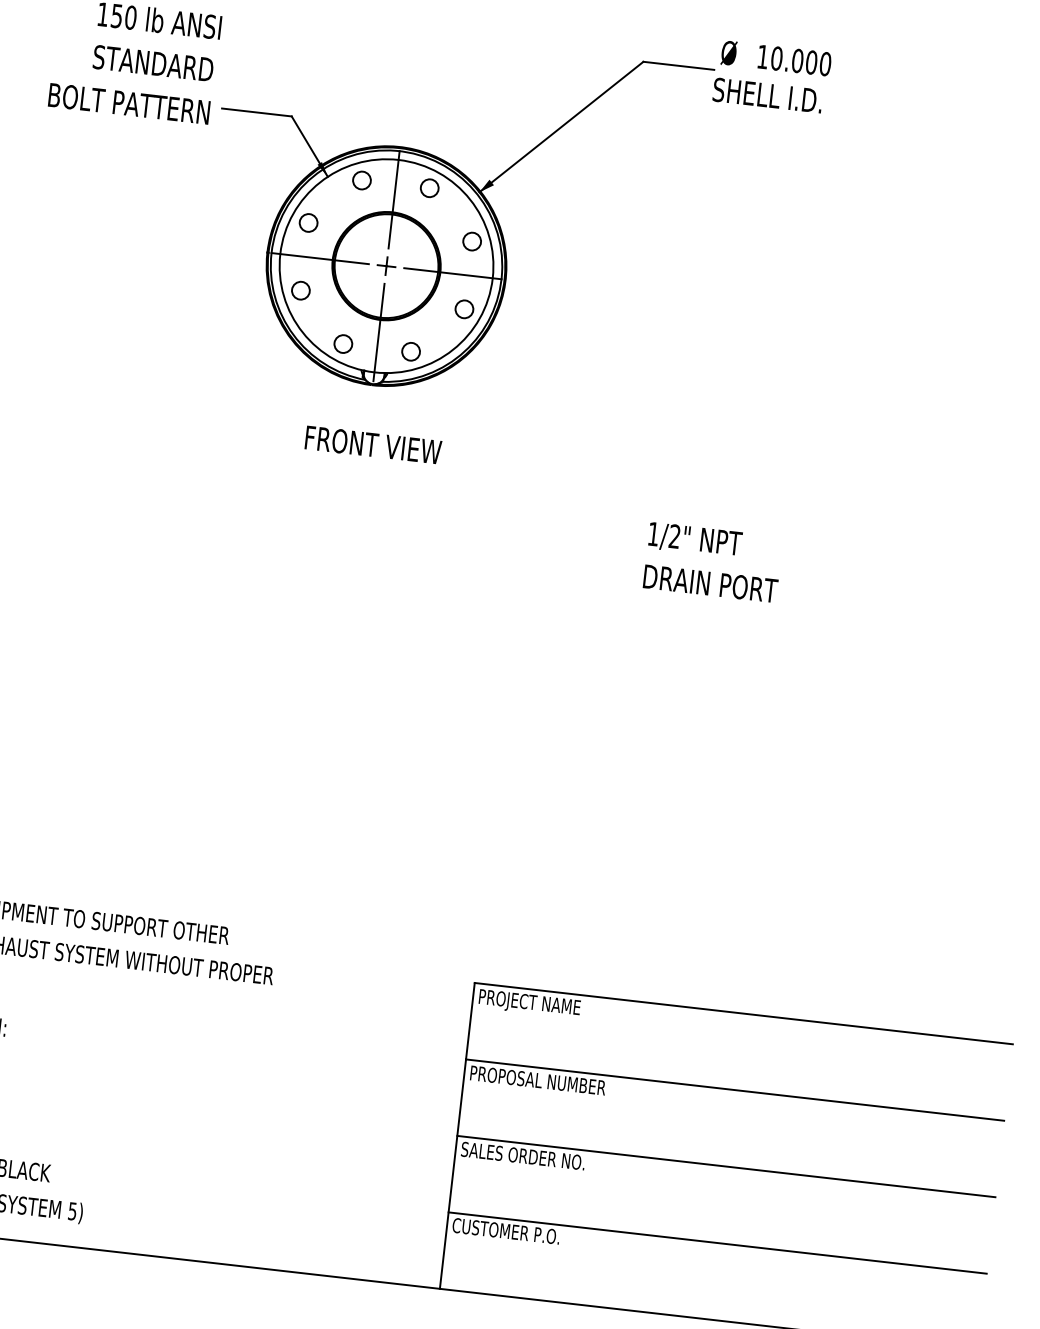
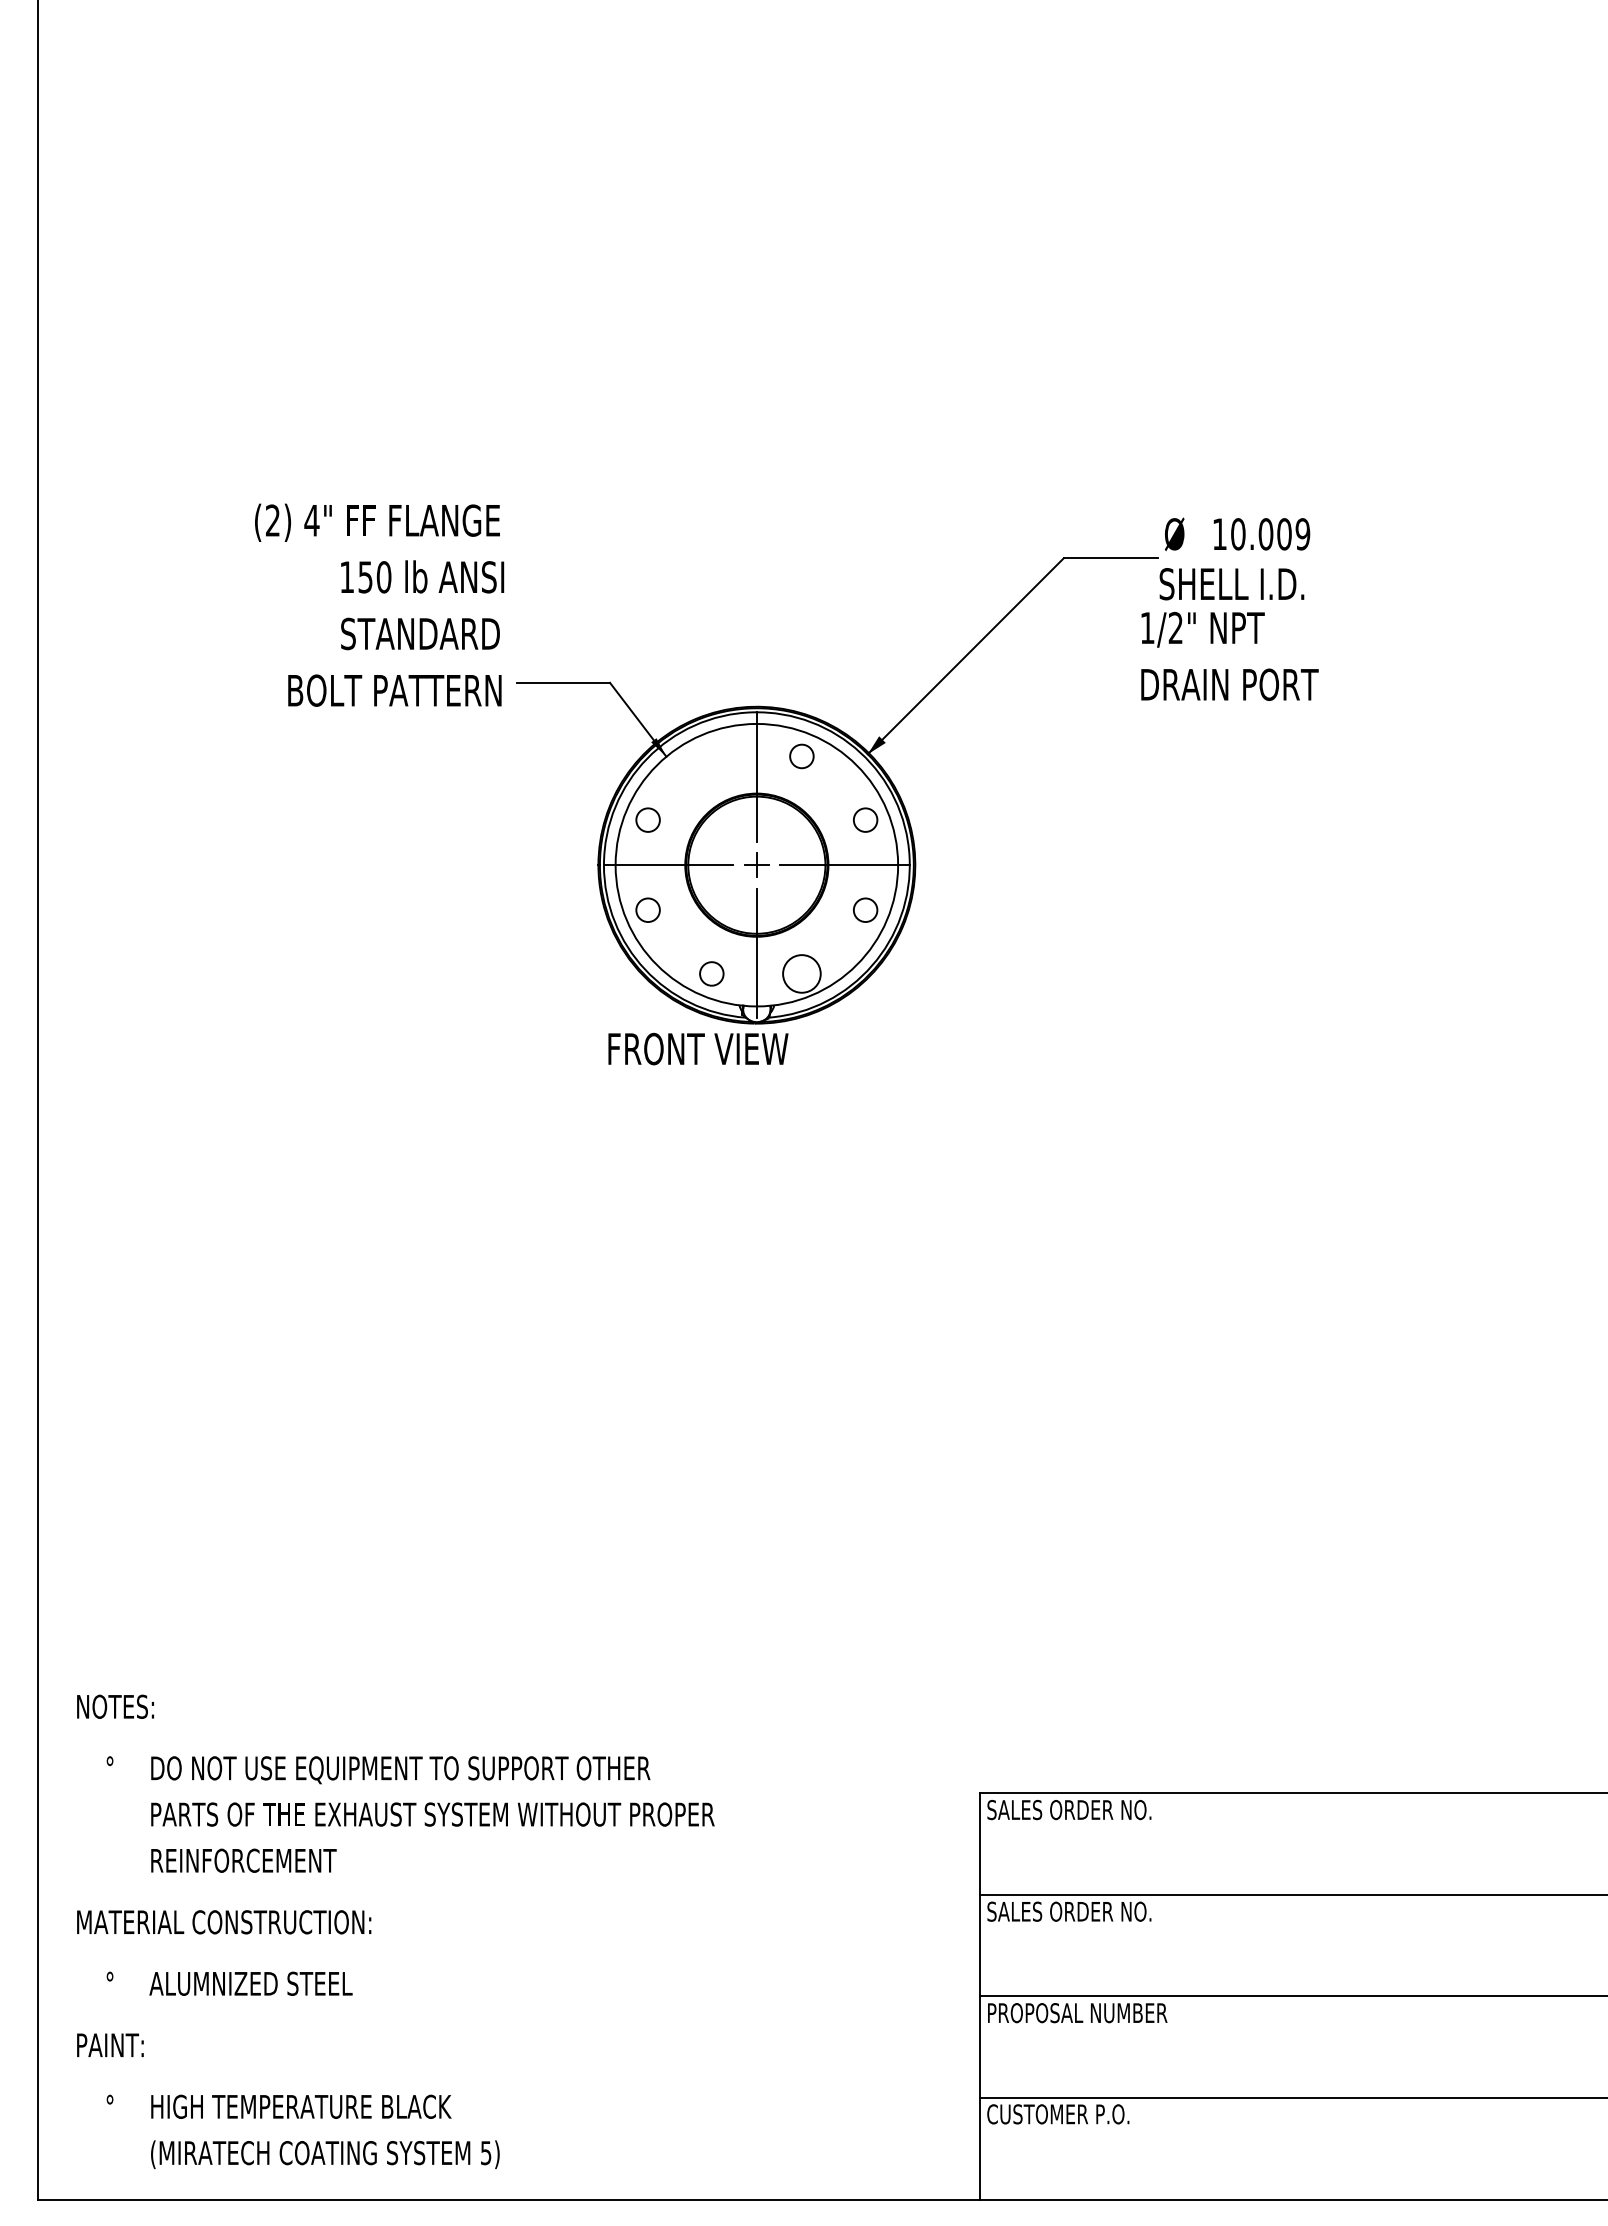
text: (825, 64) -> (1302, 534), 10.000 -> 10.009
circle: (361, 180) -> (711, 756), removed
circle: (410, 351) -> (801, 973), size x1.6
text: (373, 444) -> (698, 1048), moved
text: (712, 562) -> (1229, 656), moved
text: (540, 1005) -> (1069, 1812), PROJECT NAME -> SALES ORDER NO.
text: (537, 1080) -> (1077, 1911), PROPOSAL NUMBER -> SALES ORDER NO.
text: (529, 1157) -> (1077, 2013), SALES ORDER NO. -> PROPOSAL NUMBER

